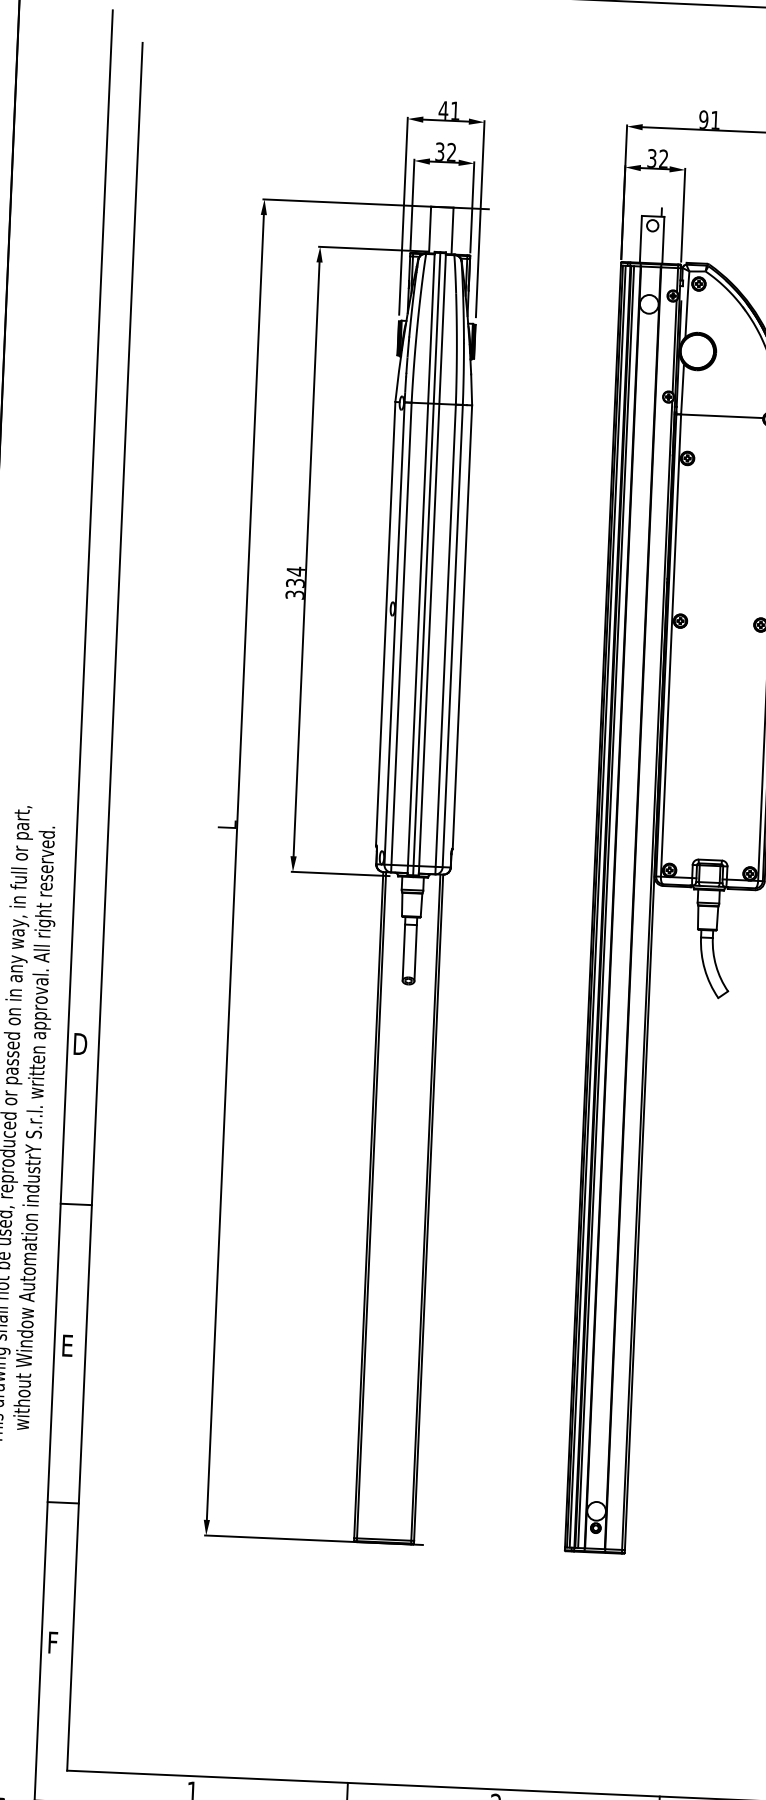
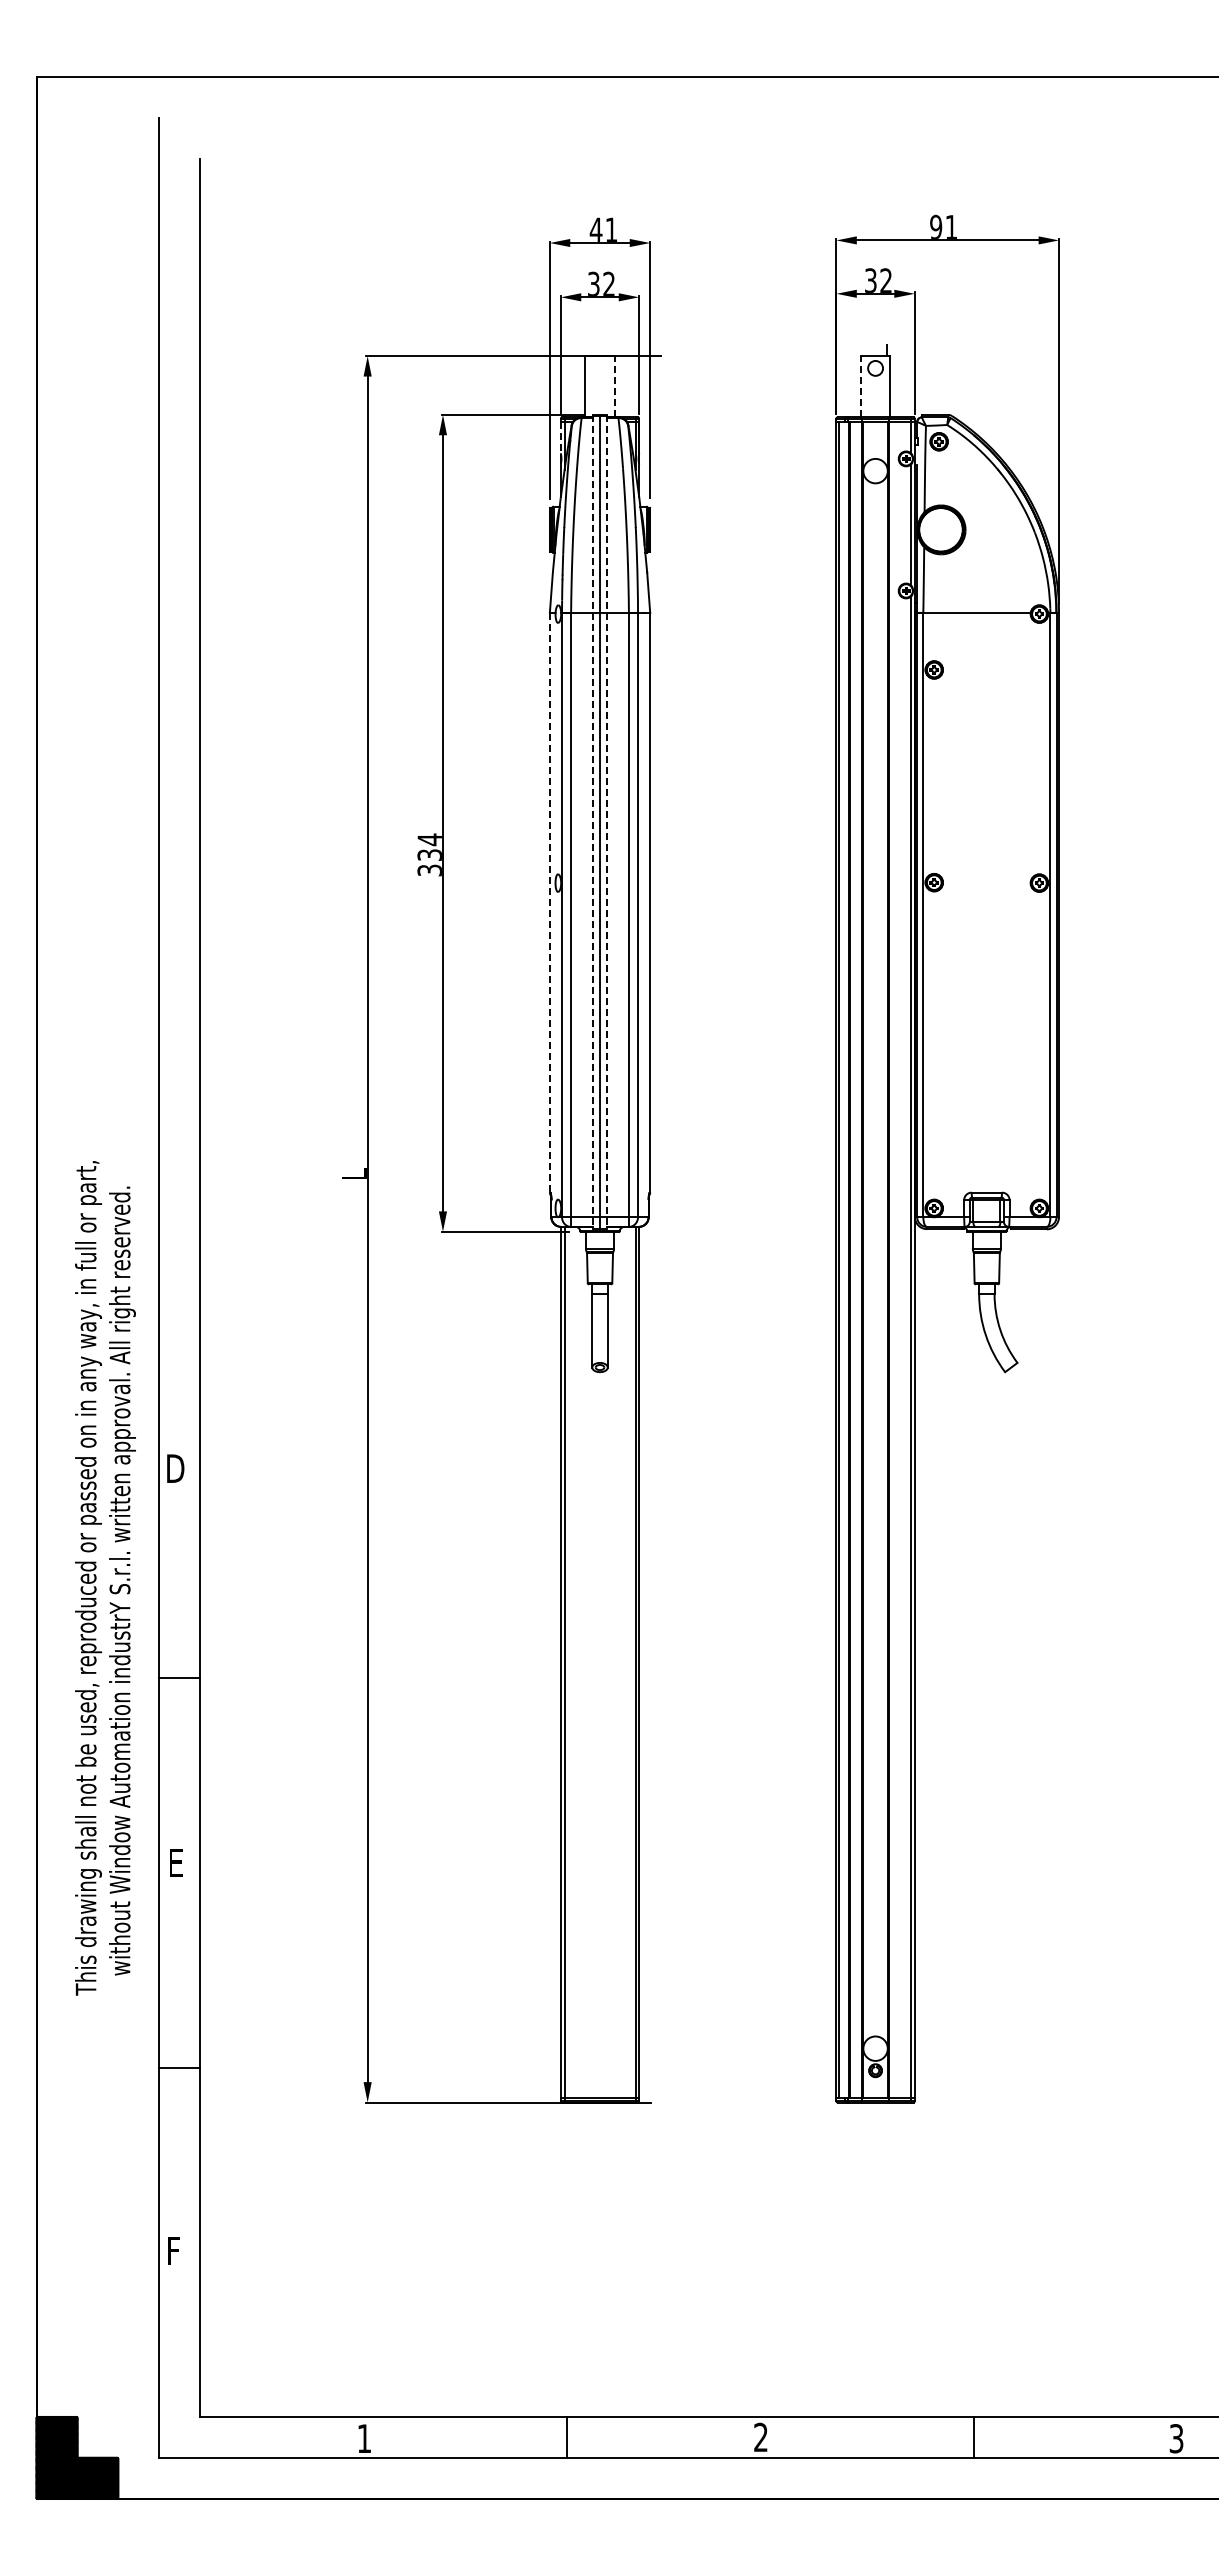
line: (452, 230) -> (614, 386), solid -> dashed
line: (640, 239) -> (860, 386), solid -> dashed
line: (409, 268) -> (560, 437), solid -> dashed
line: (420, 563) -> (592, 822), solid -> dashed
line: (432, 564) -> (607, 822), solid -> dashed
line: (385, 623) -> (549, 902), solid -> dashed
line: (597, 906) -> (842, 1259), removed
line: (606, 906) -> (853, 1259), removed

